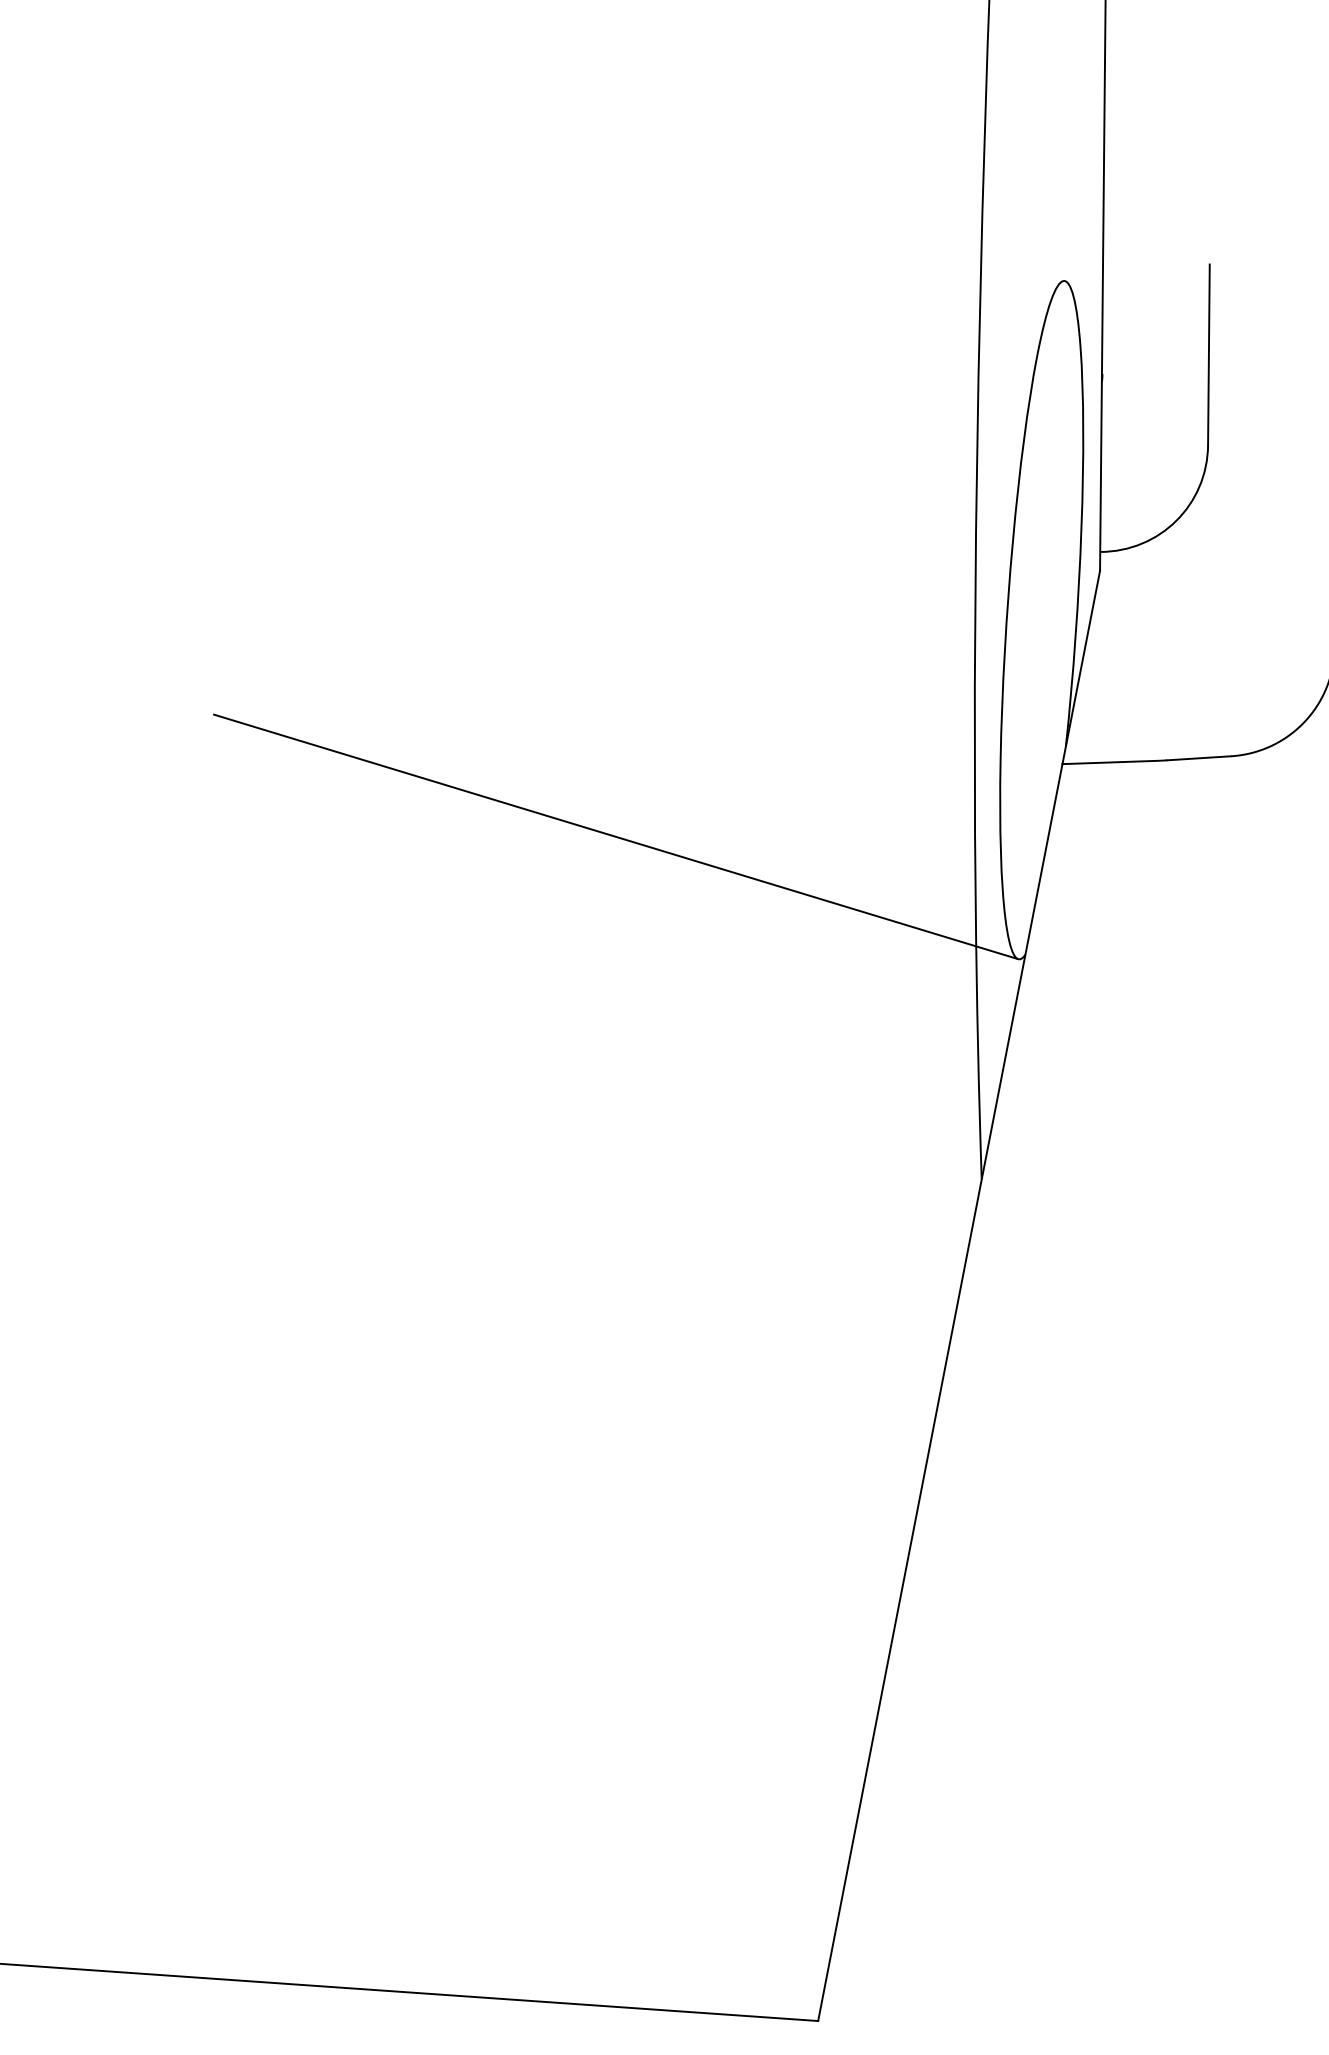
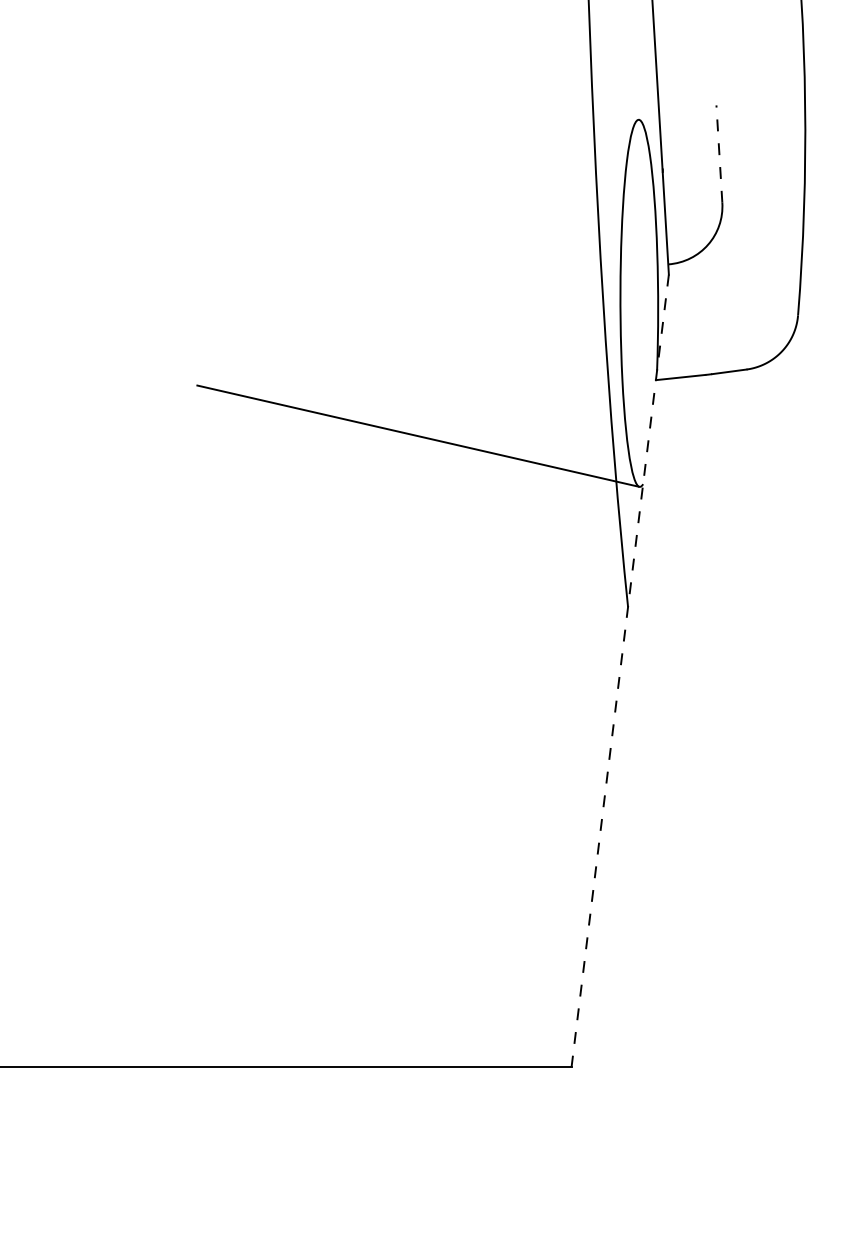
line: (1209, 355) -> (719, 154), solid -> dashed
line: (959, 1295) -> (620, 670), solid -> dashed

